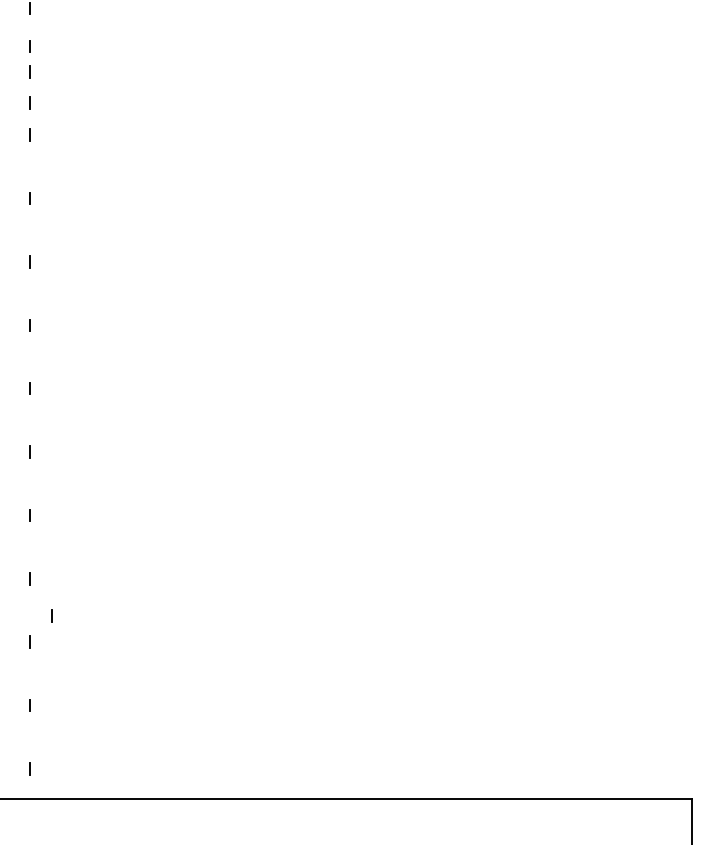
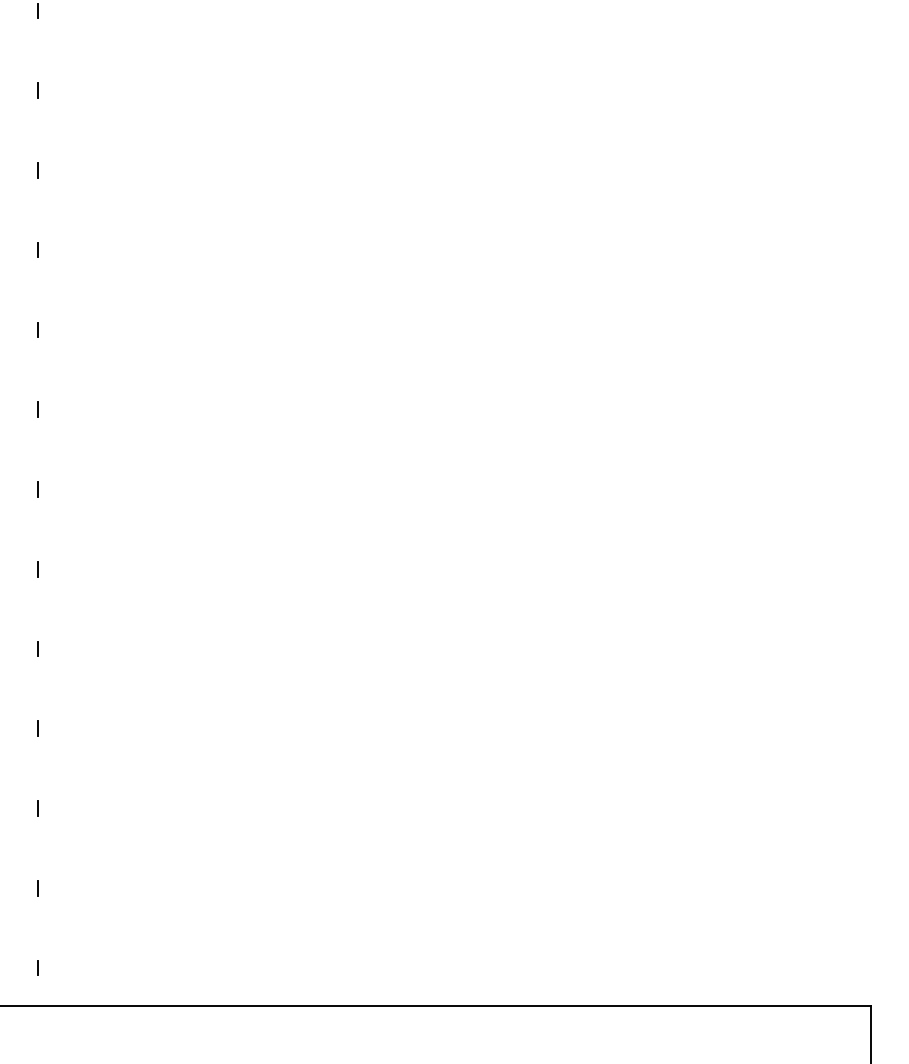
line: (29, 46) -> (37, 58), removed
line: (29, 102) -> (37, 129), removed
line: (51, 615) -> (64, 775), removed

